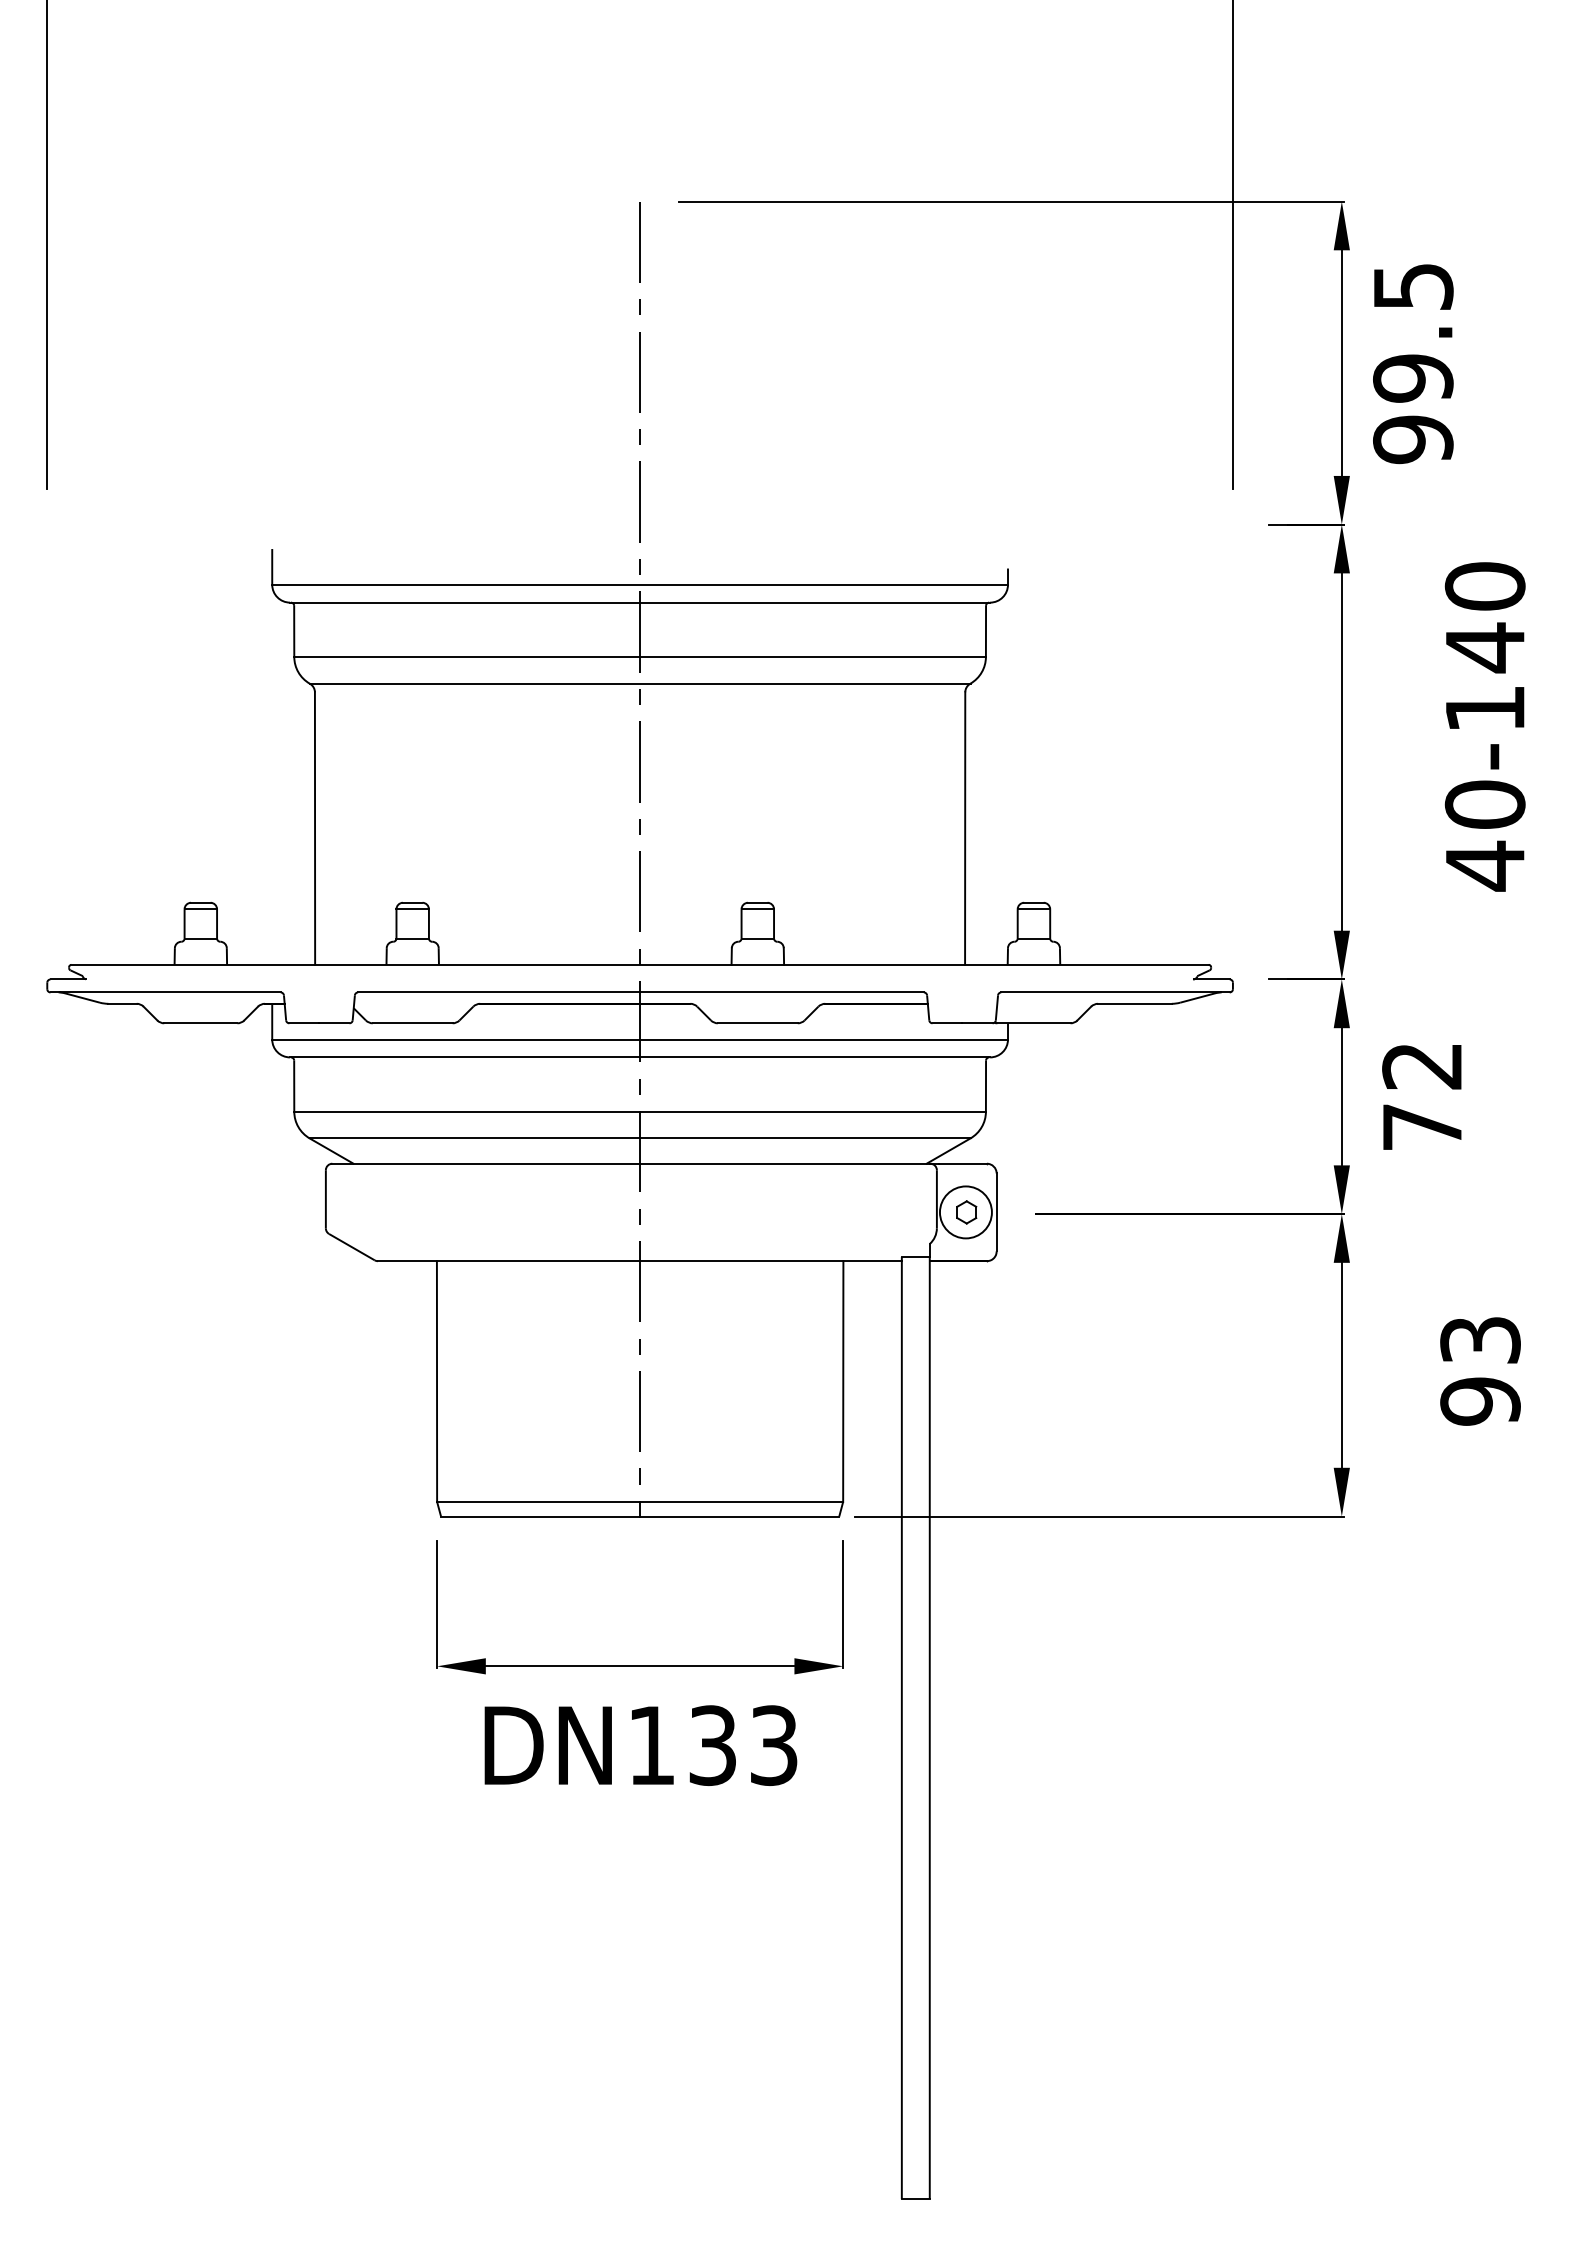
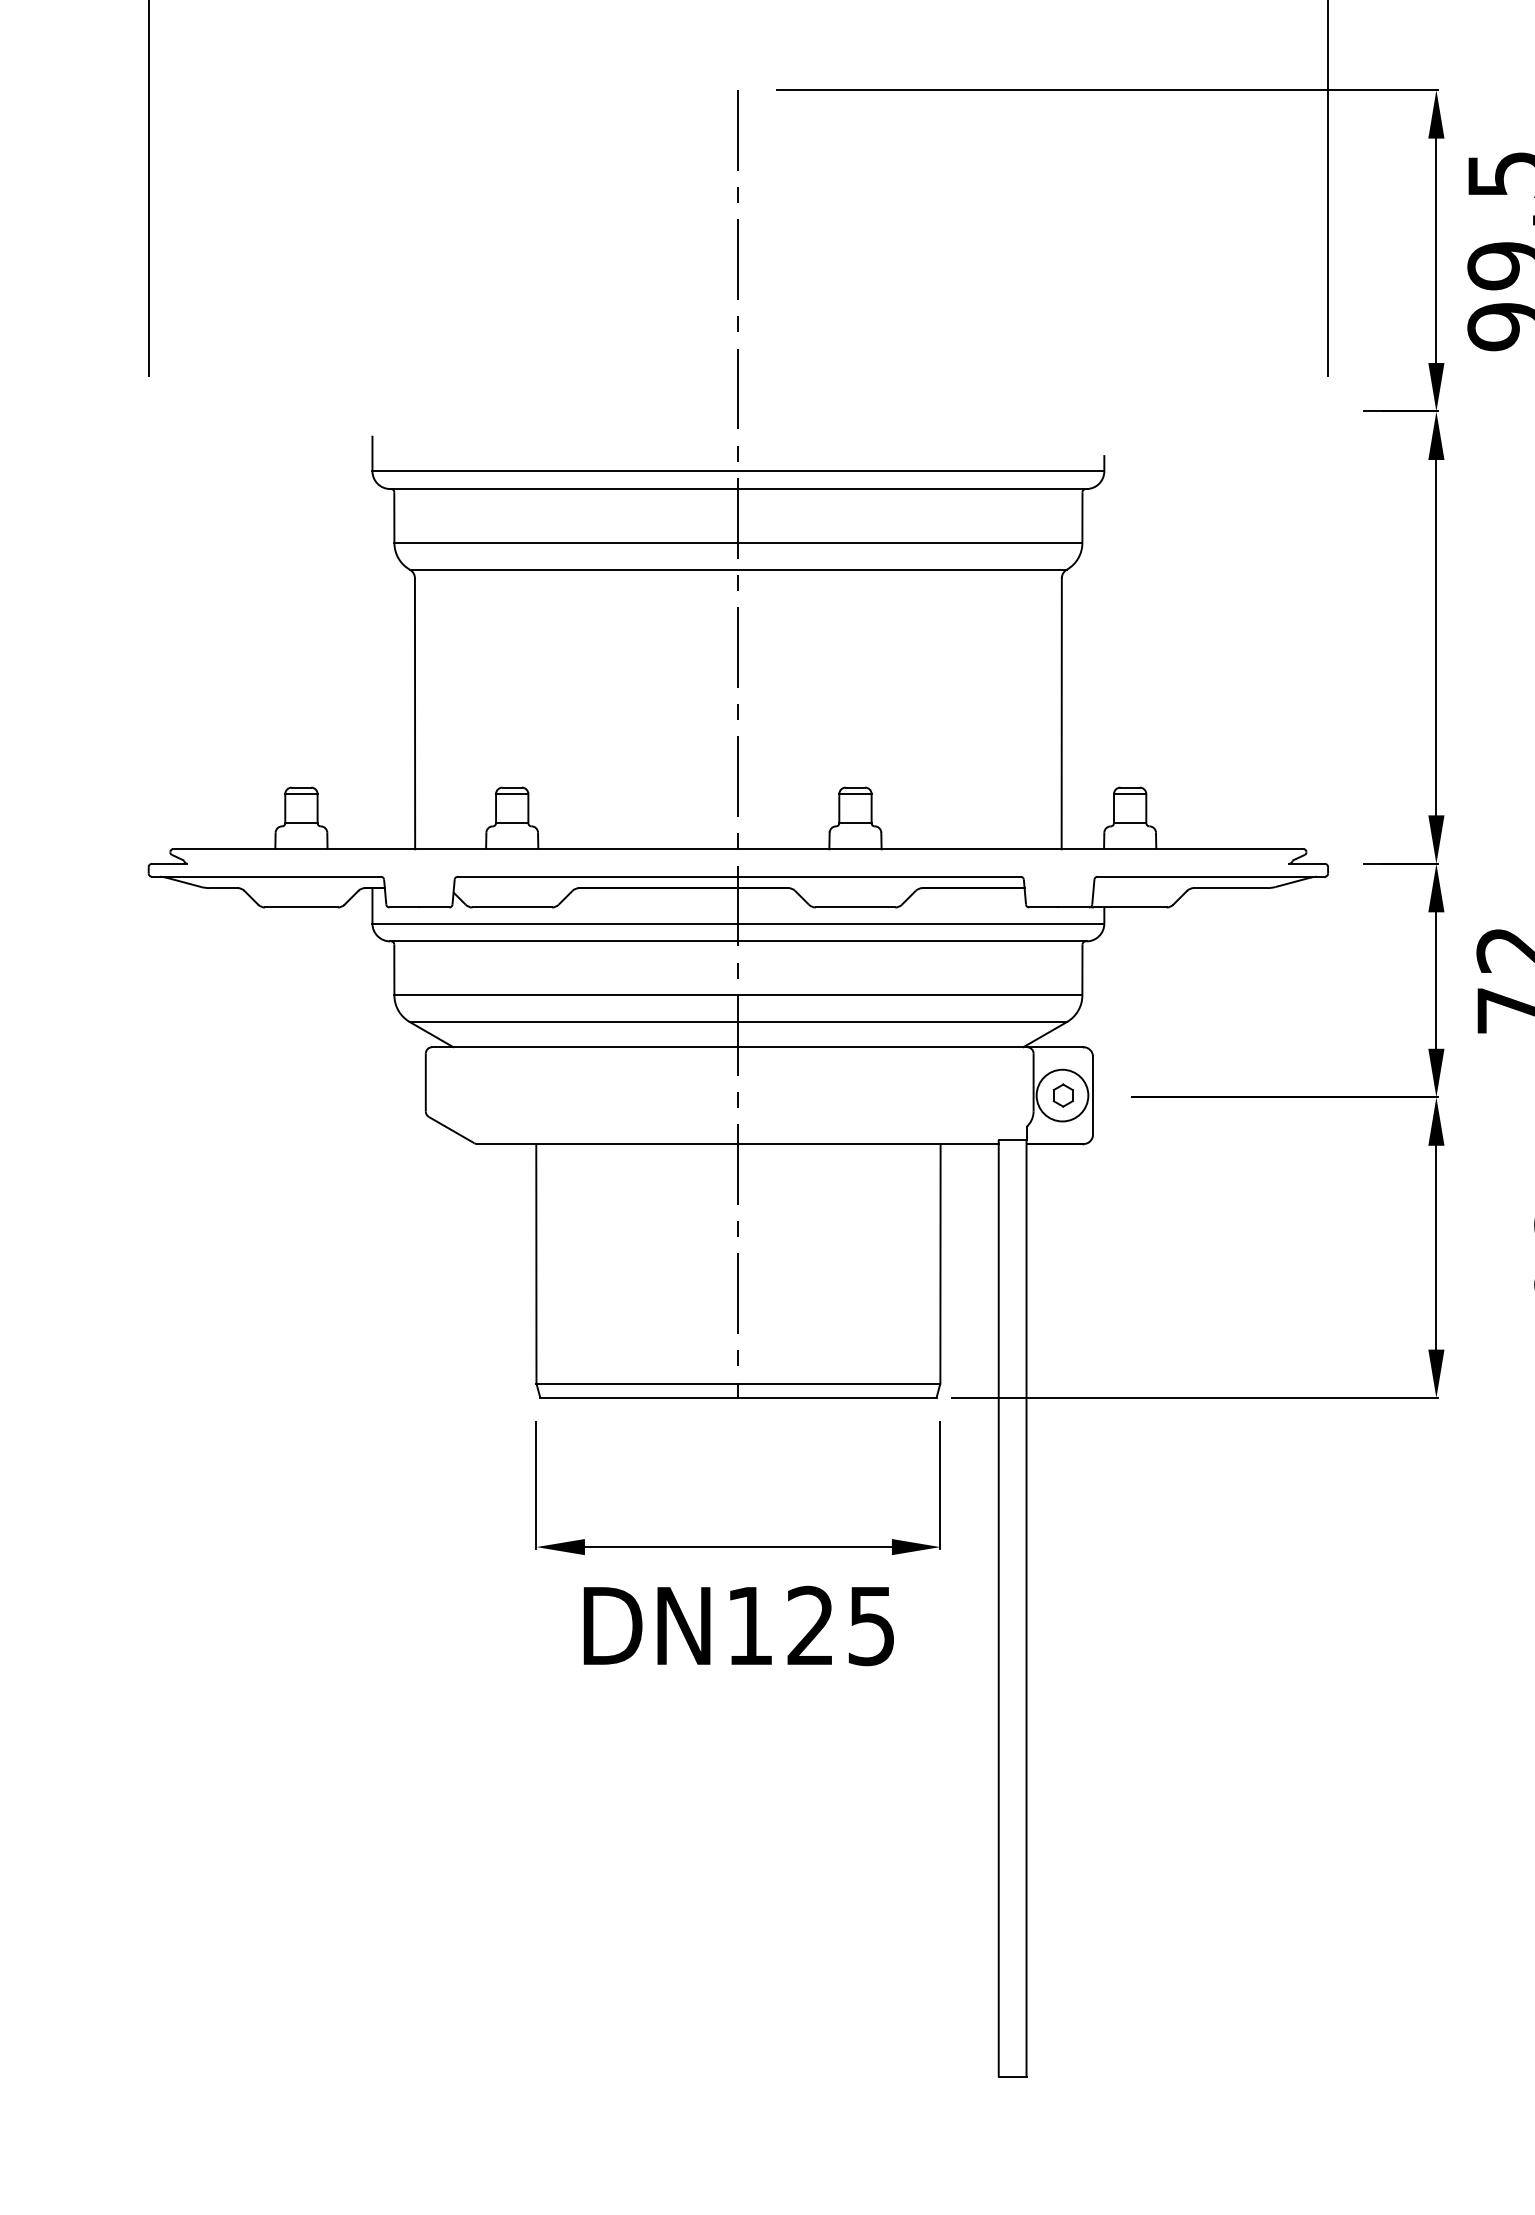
text: (743, 1745) -> (841, 1625), DN133 -> DN125

